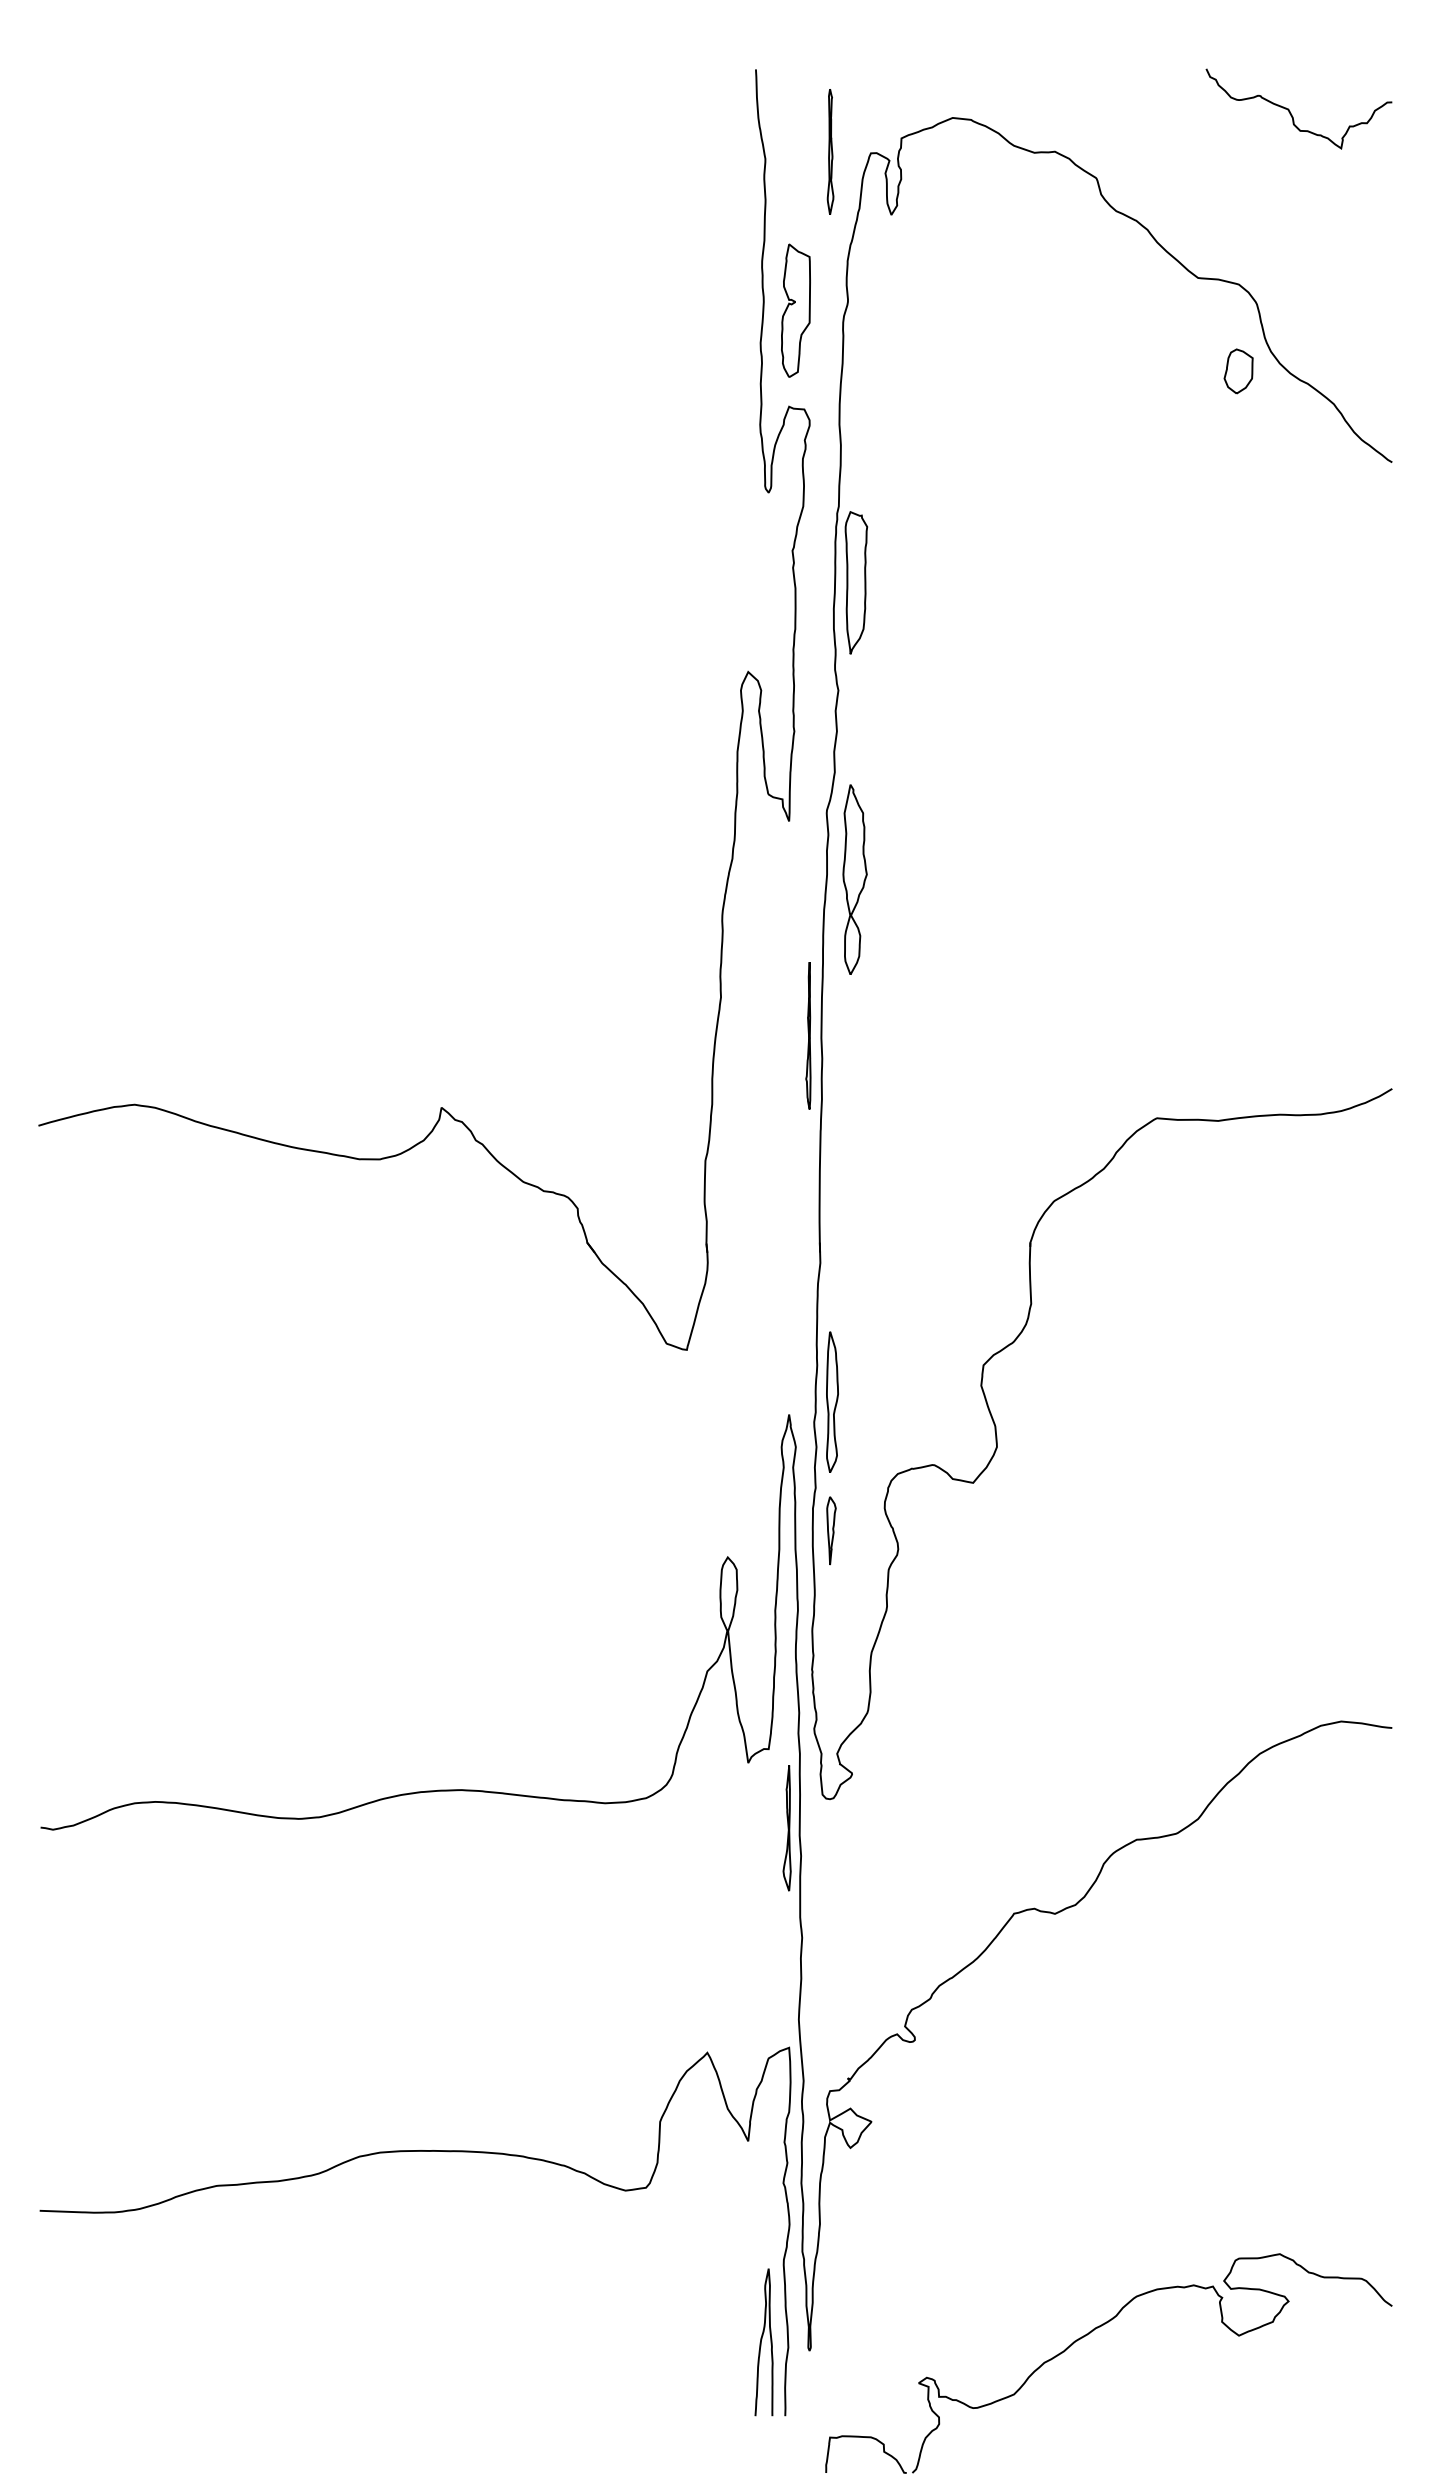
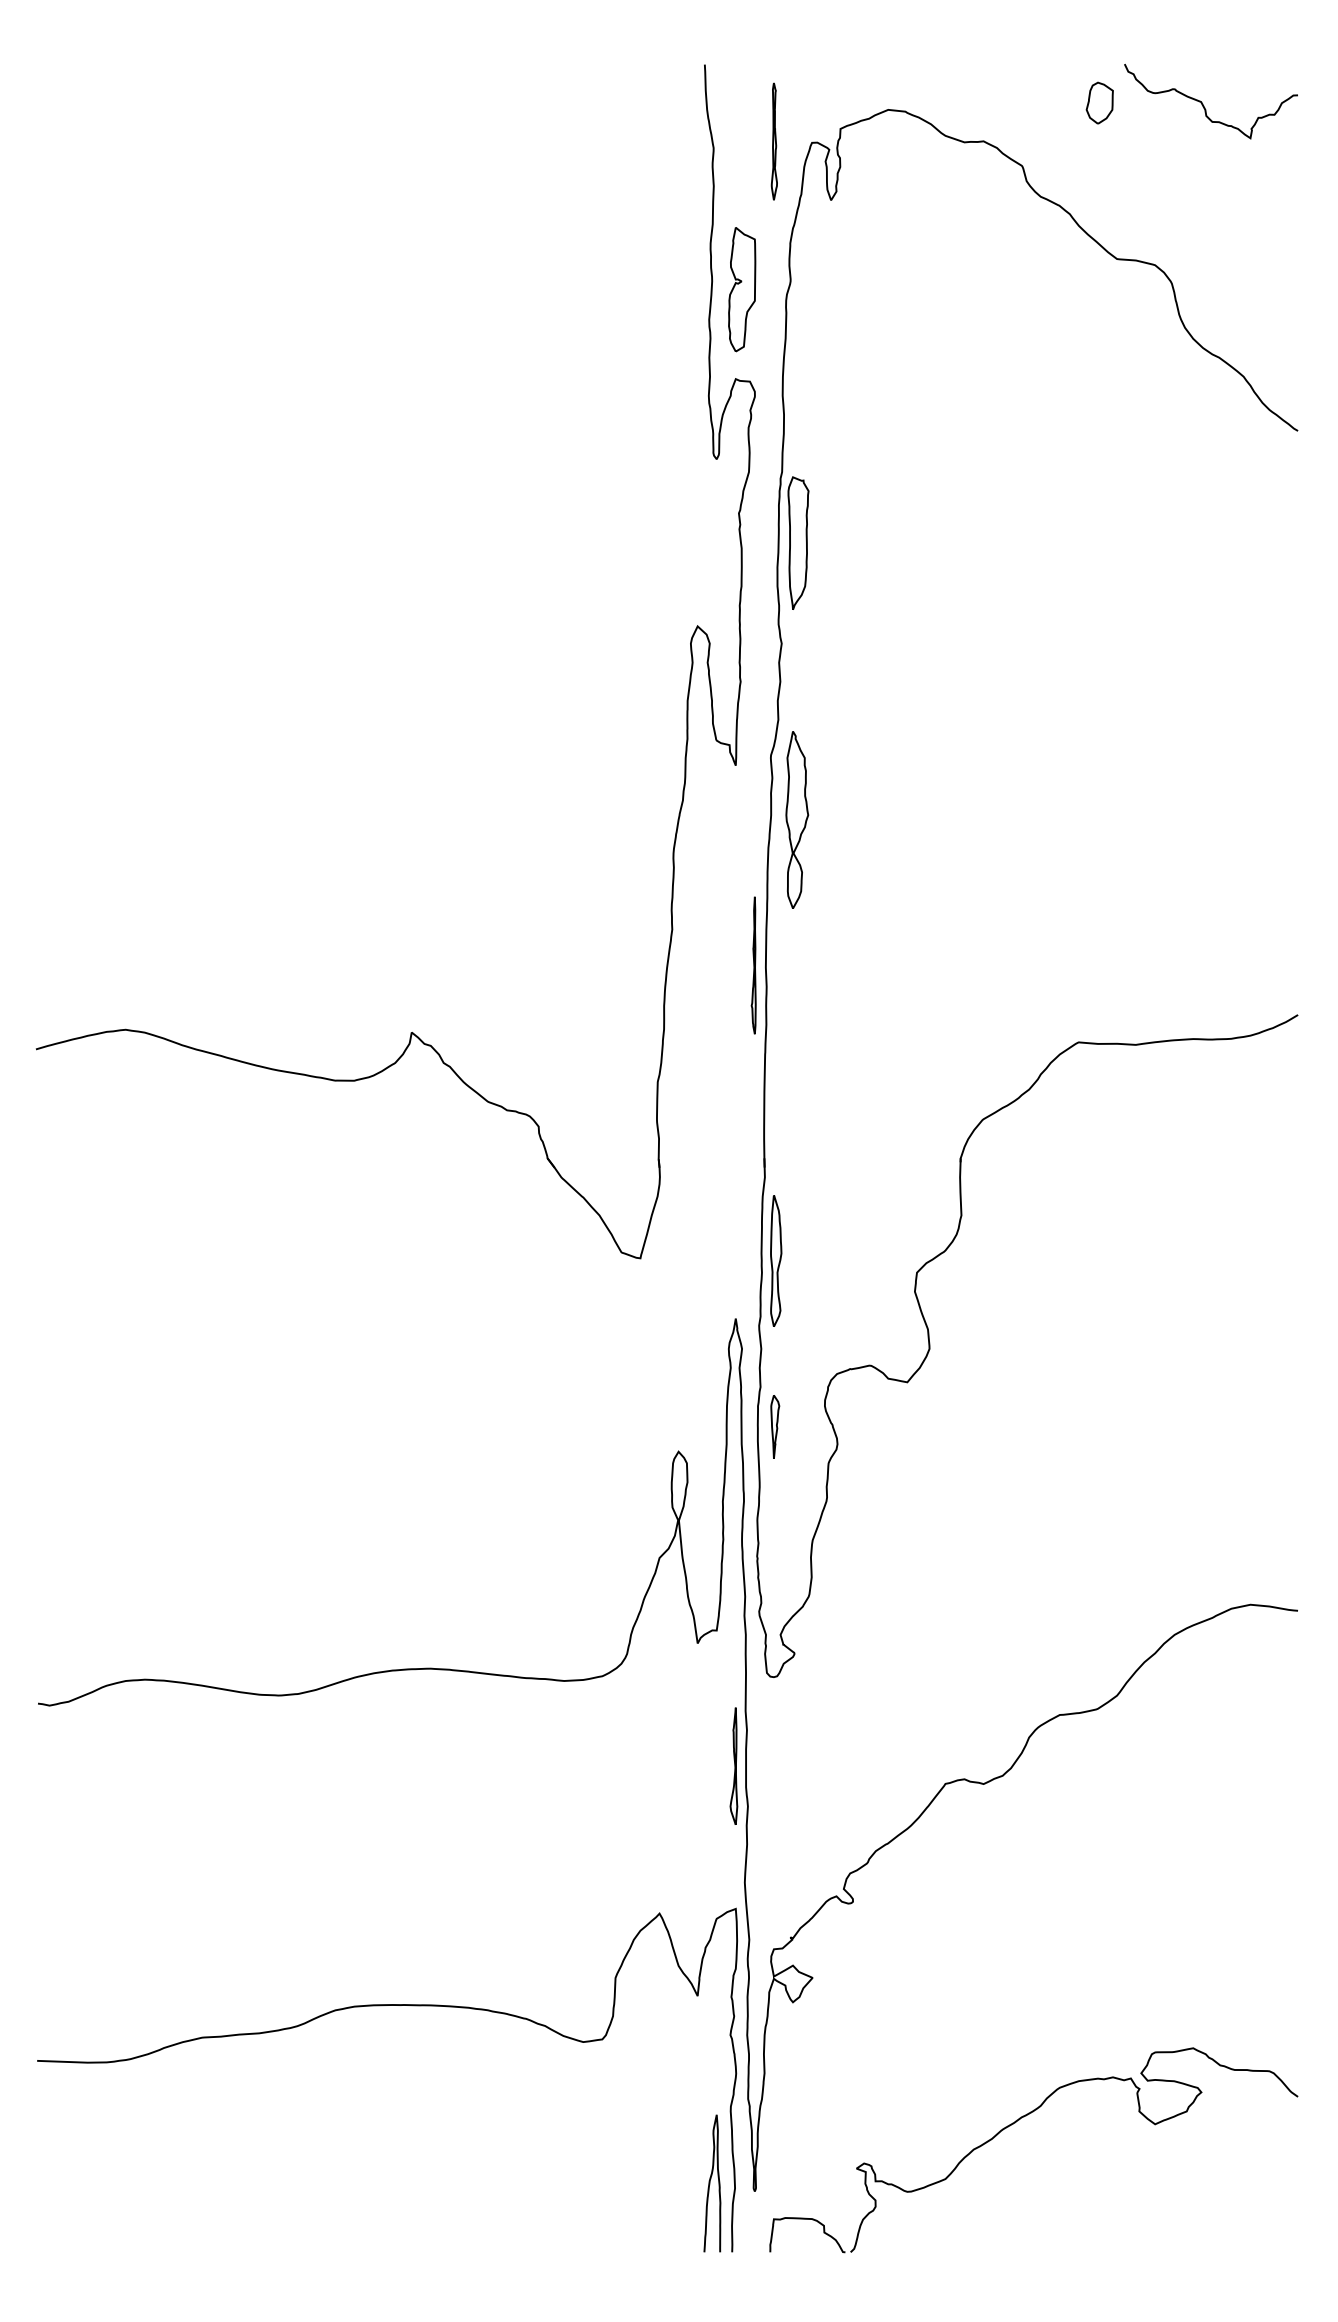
part: (1238, 370) -> (1099, 102), moved
part: (832, 1401) -> (776, 1260), moved
part: (786, 1827) -> (733, 1765), moved
part: (1089, 2334) -> (1015, 2123), moved

